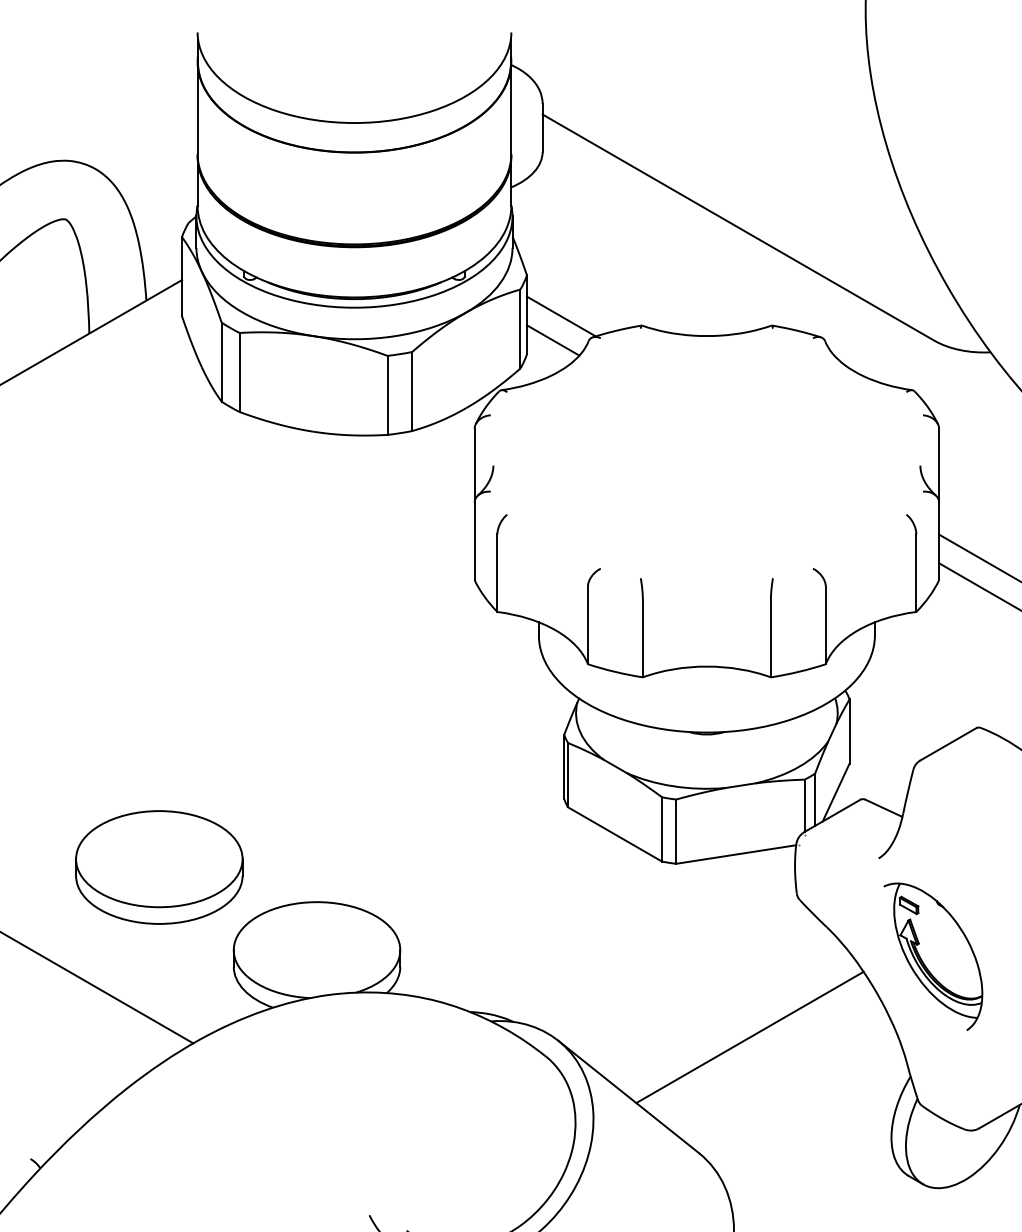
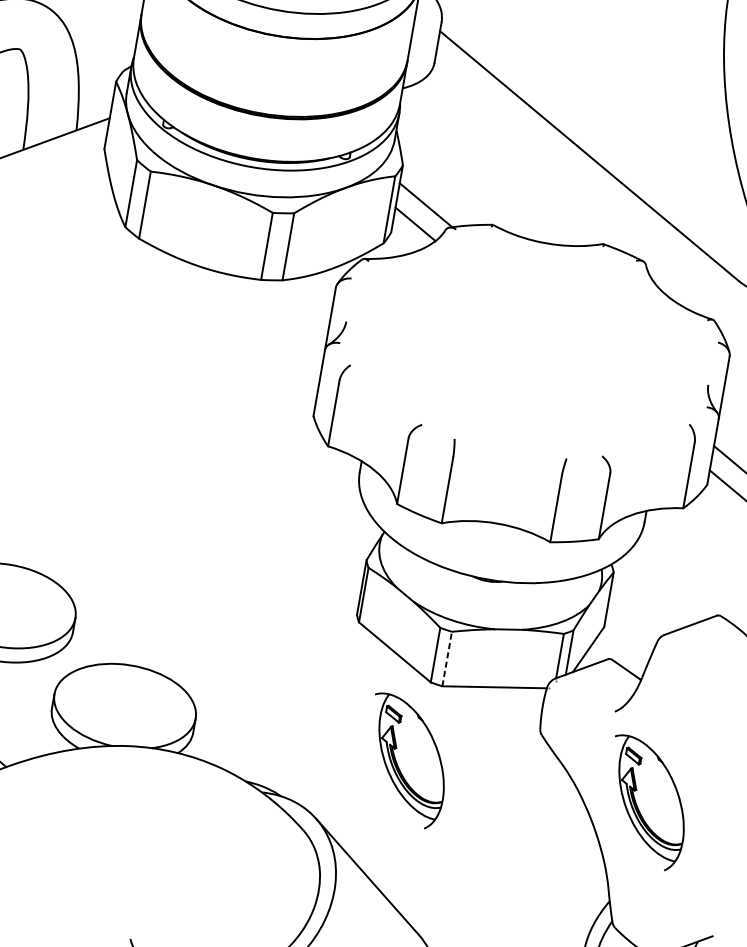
line: (676, 831) -> (447, 658), solid -> dashed
part: (650, 956) -> (406, 761), added
line: (749, 1037) -> (478, 844), removed

